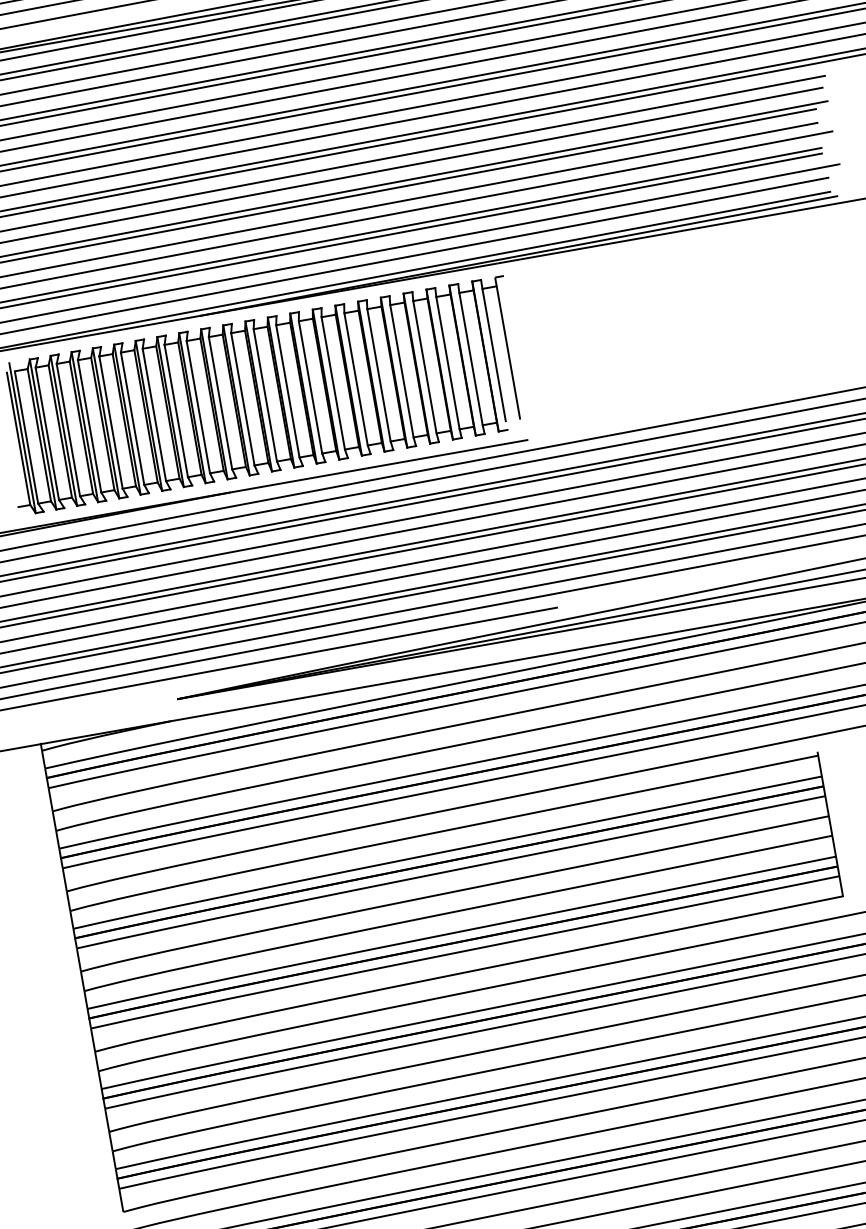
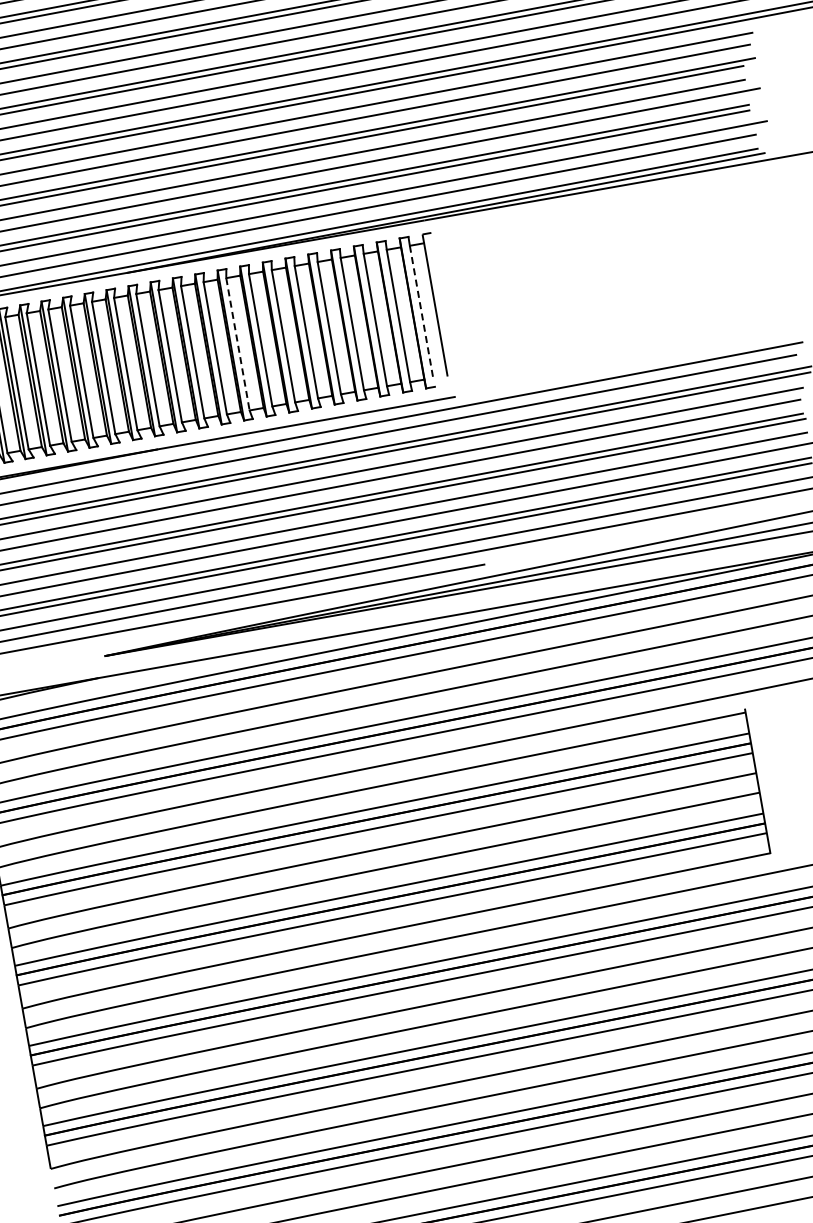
line: (494, 355) -> (421, 312), solid -> dashed
line: (310, 387) -> (237, 344), solid -> dashed

